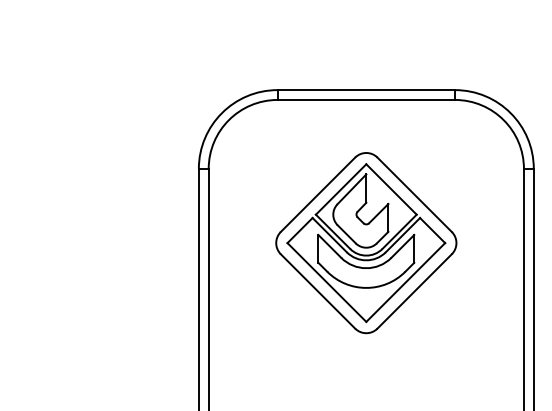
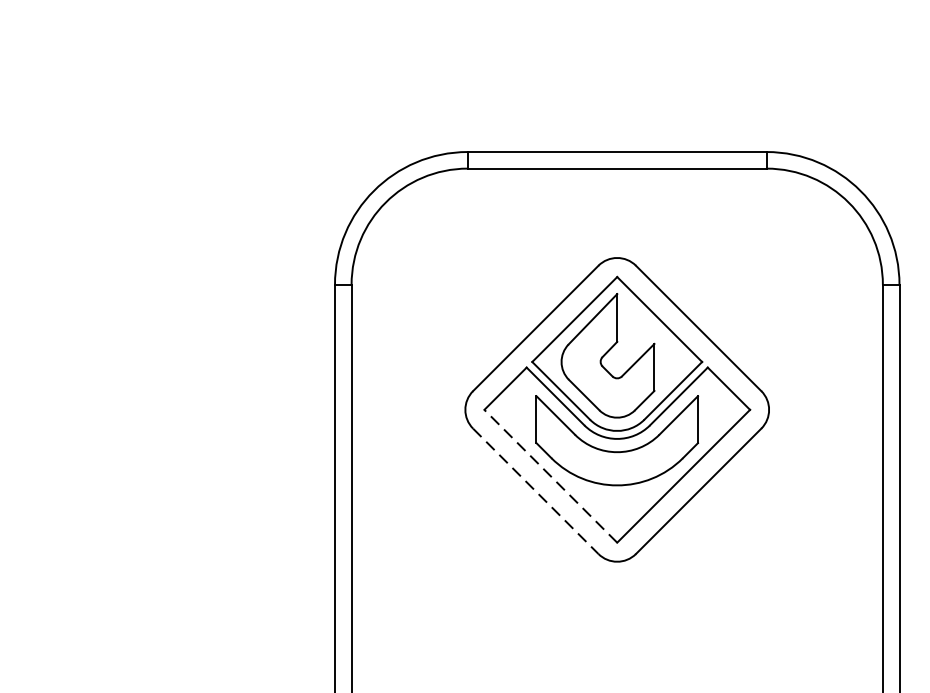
line: (326, 282) -> (550, 476), solid -> dashed
line: (318, 291) -> (536, 491), solid -> dashed

